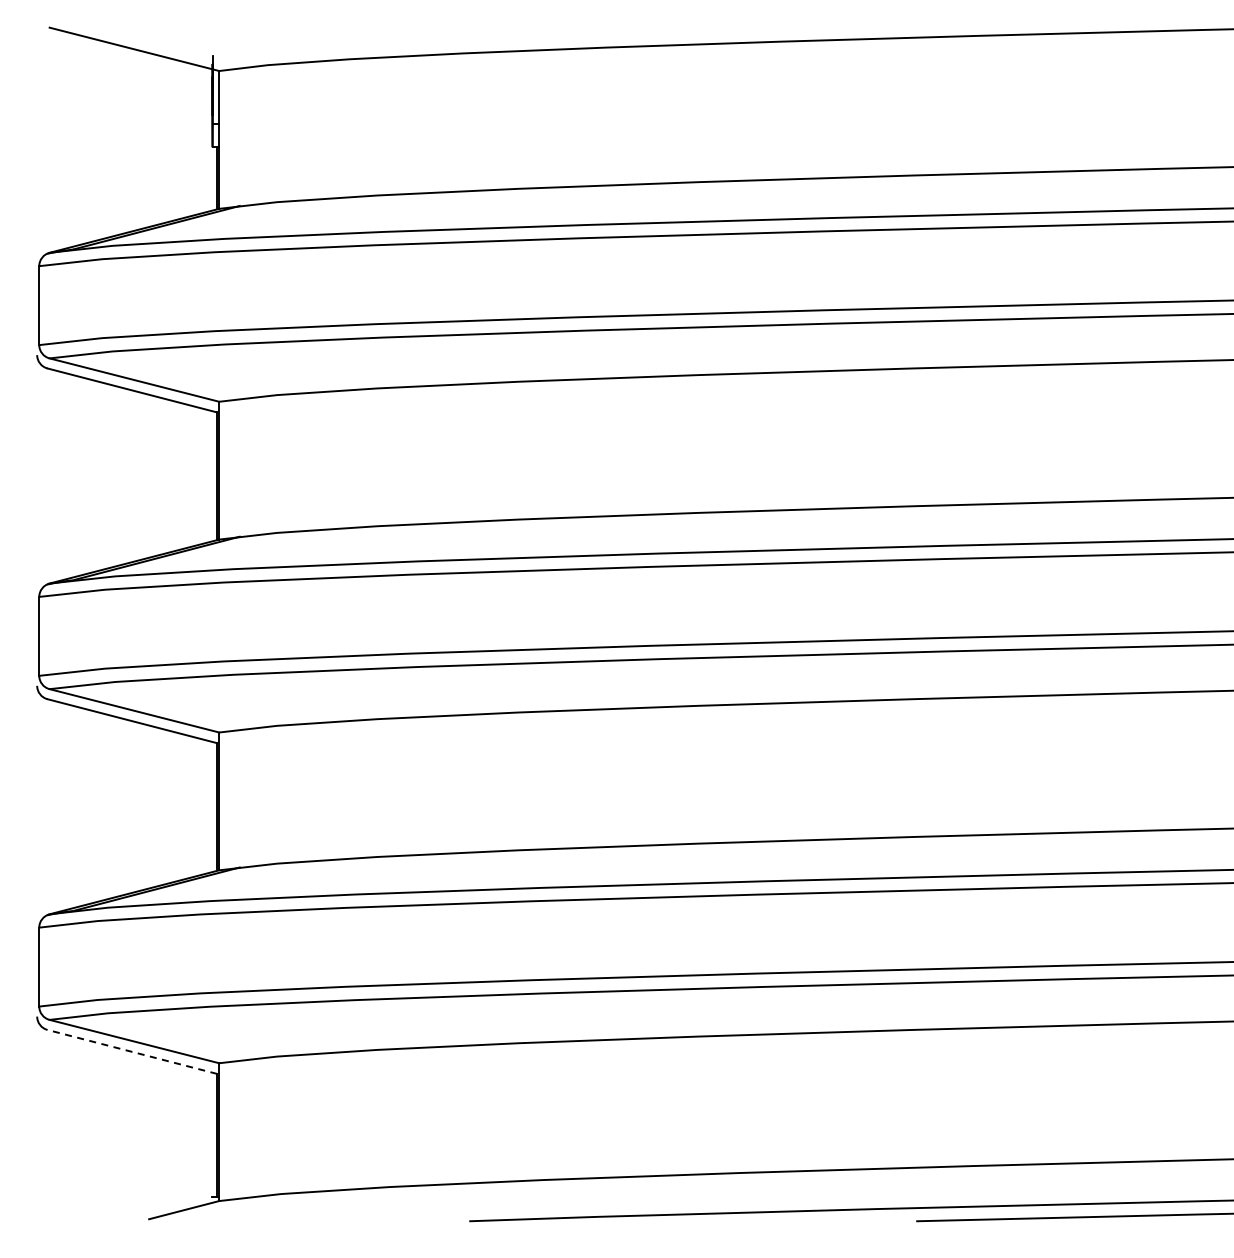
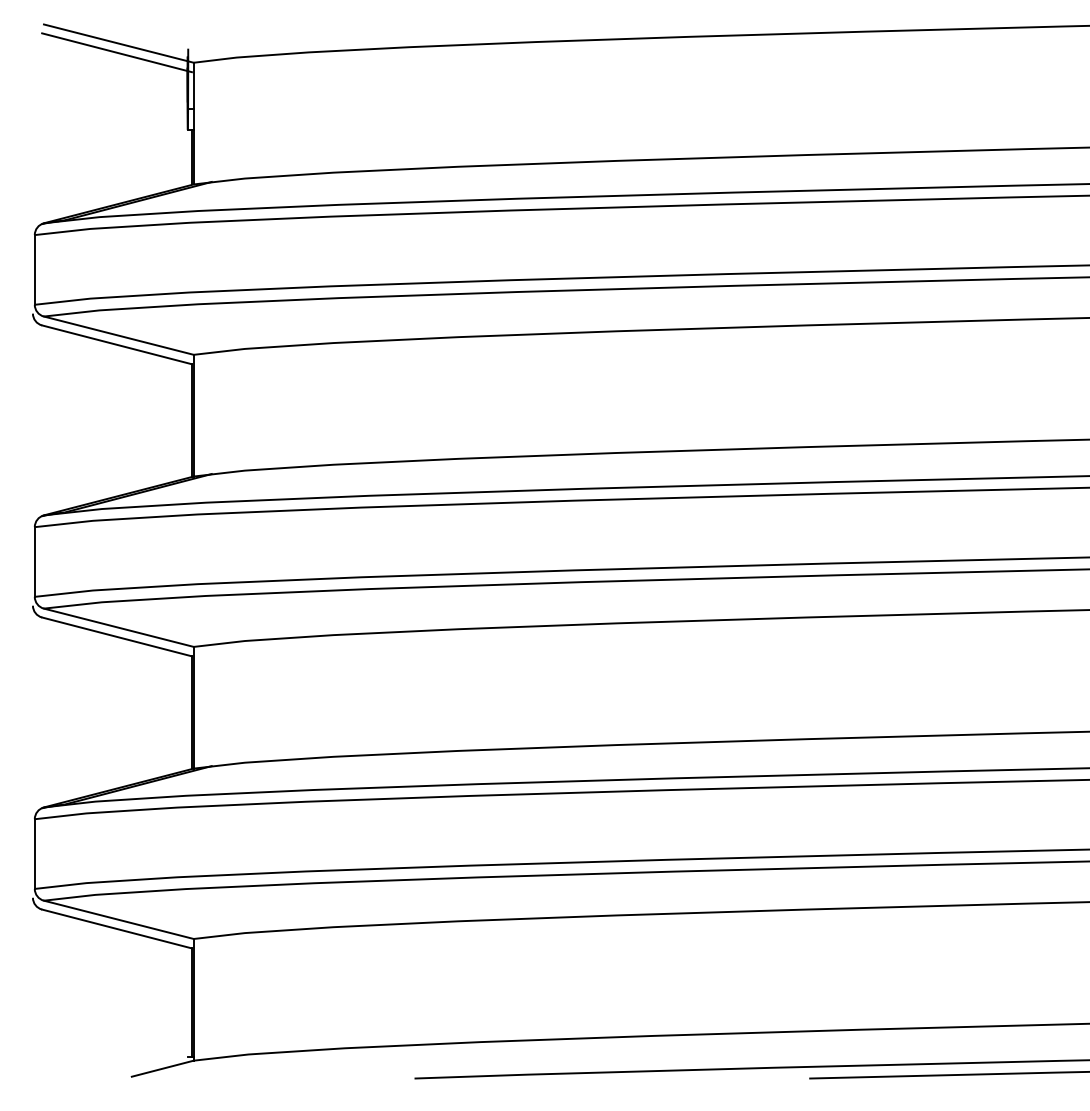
line: (132, 59) -> (117, 52), added
line: (132, 1051) -> (117, 928), dashed -> solid

